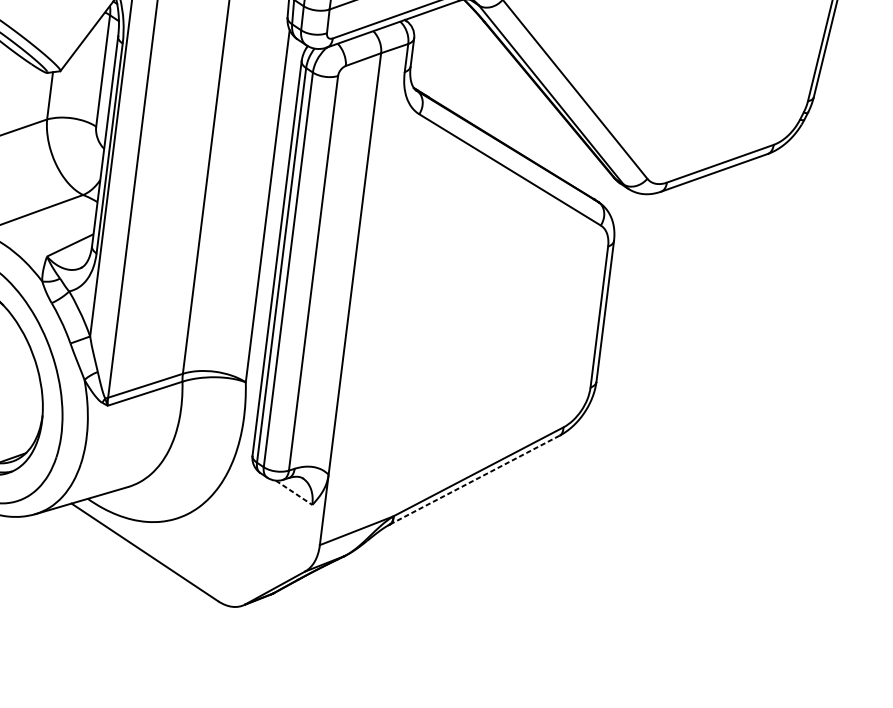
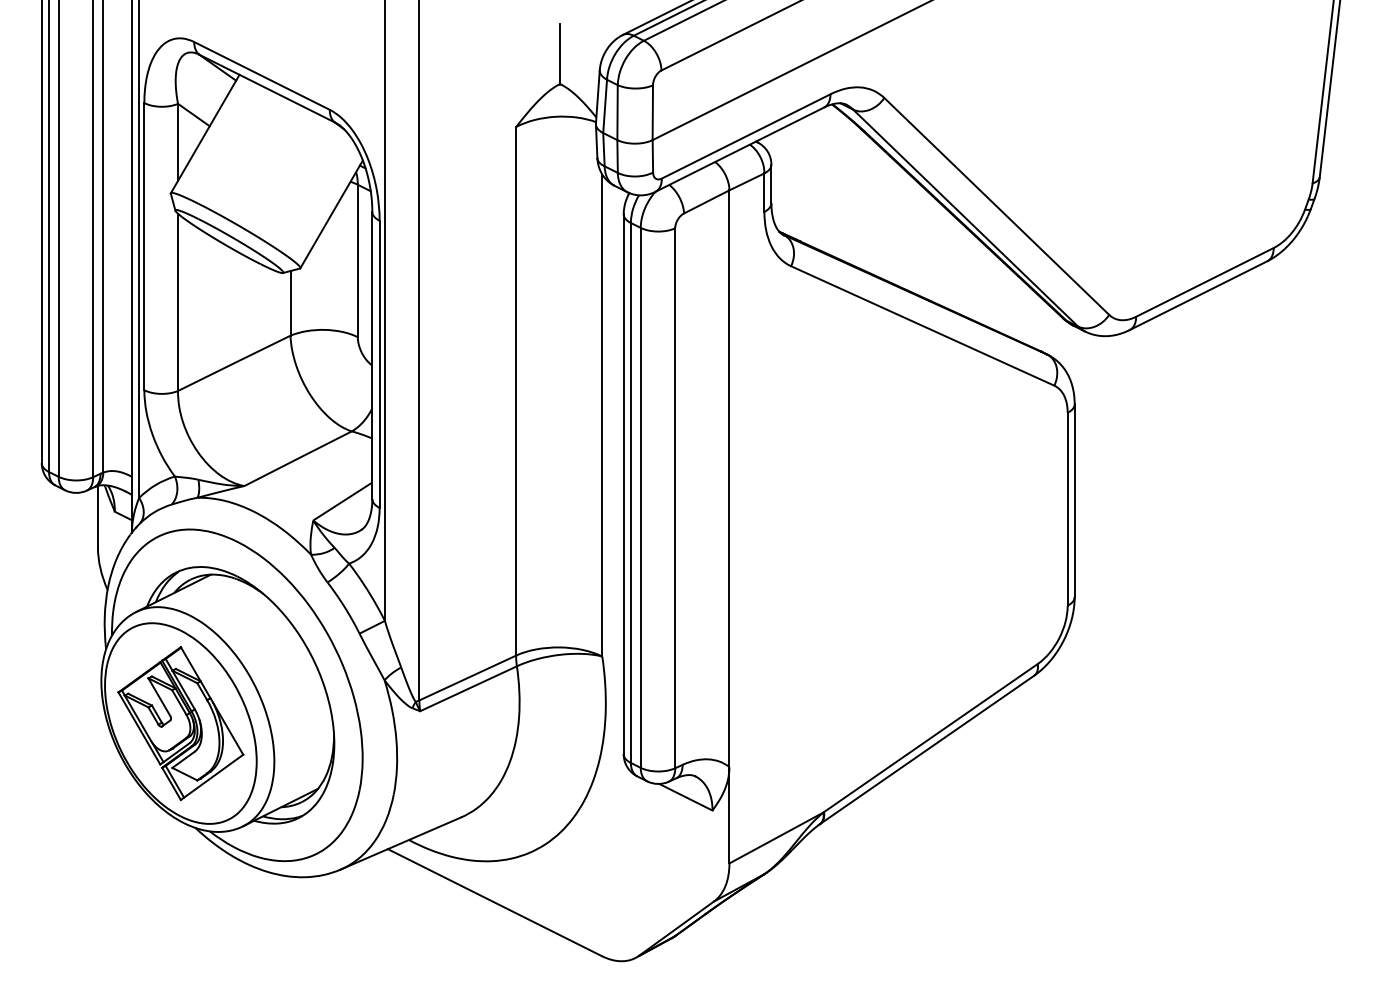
line: (474, 480) -> (926, 750), dashed -> solid
line: (293, 492) -> (685, 797), dashed -> solid

